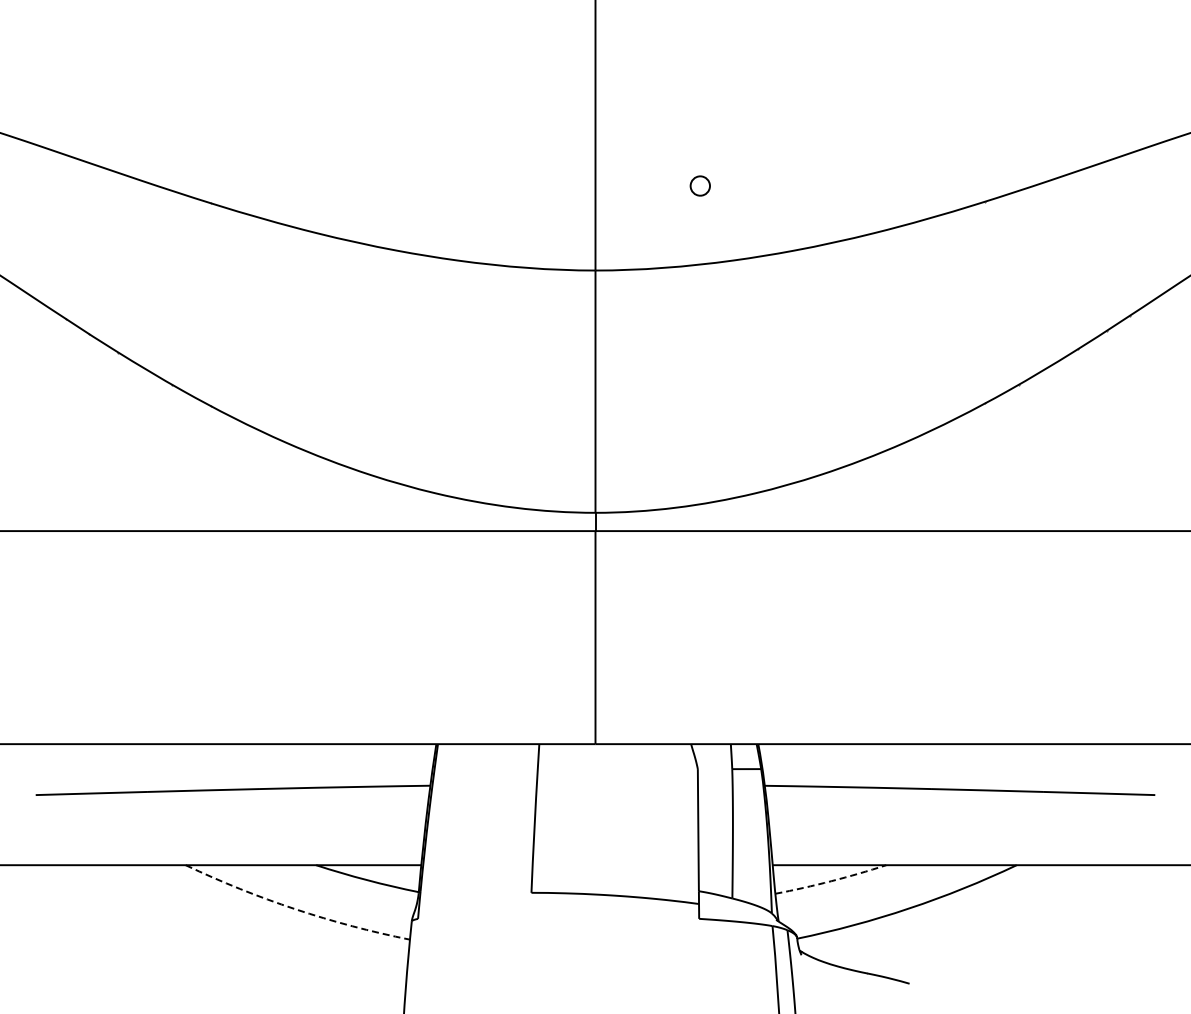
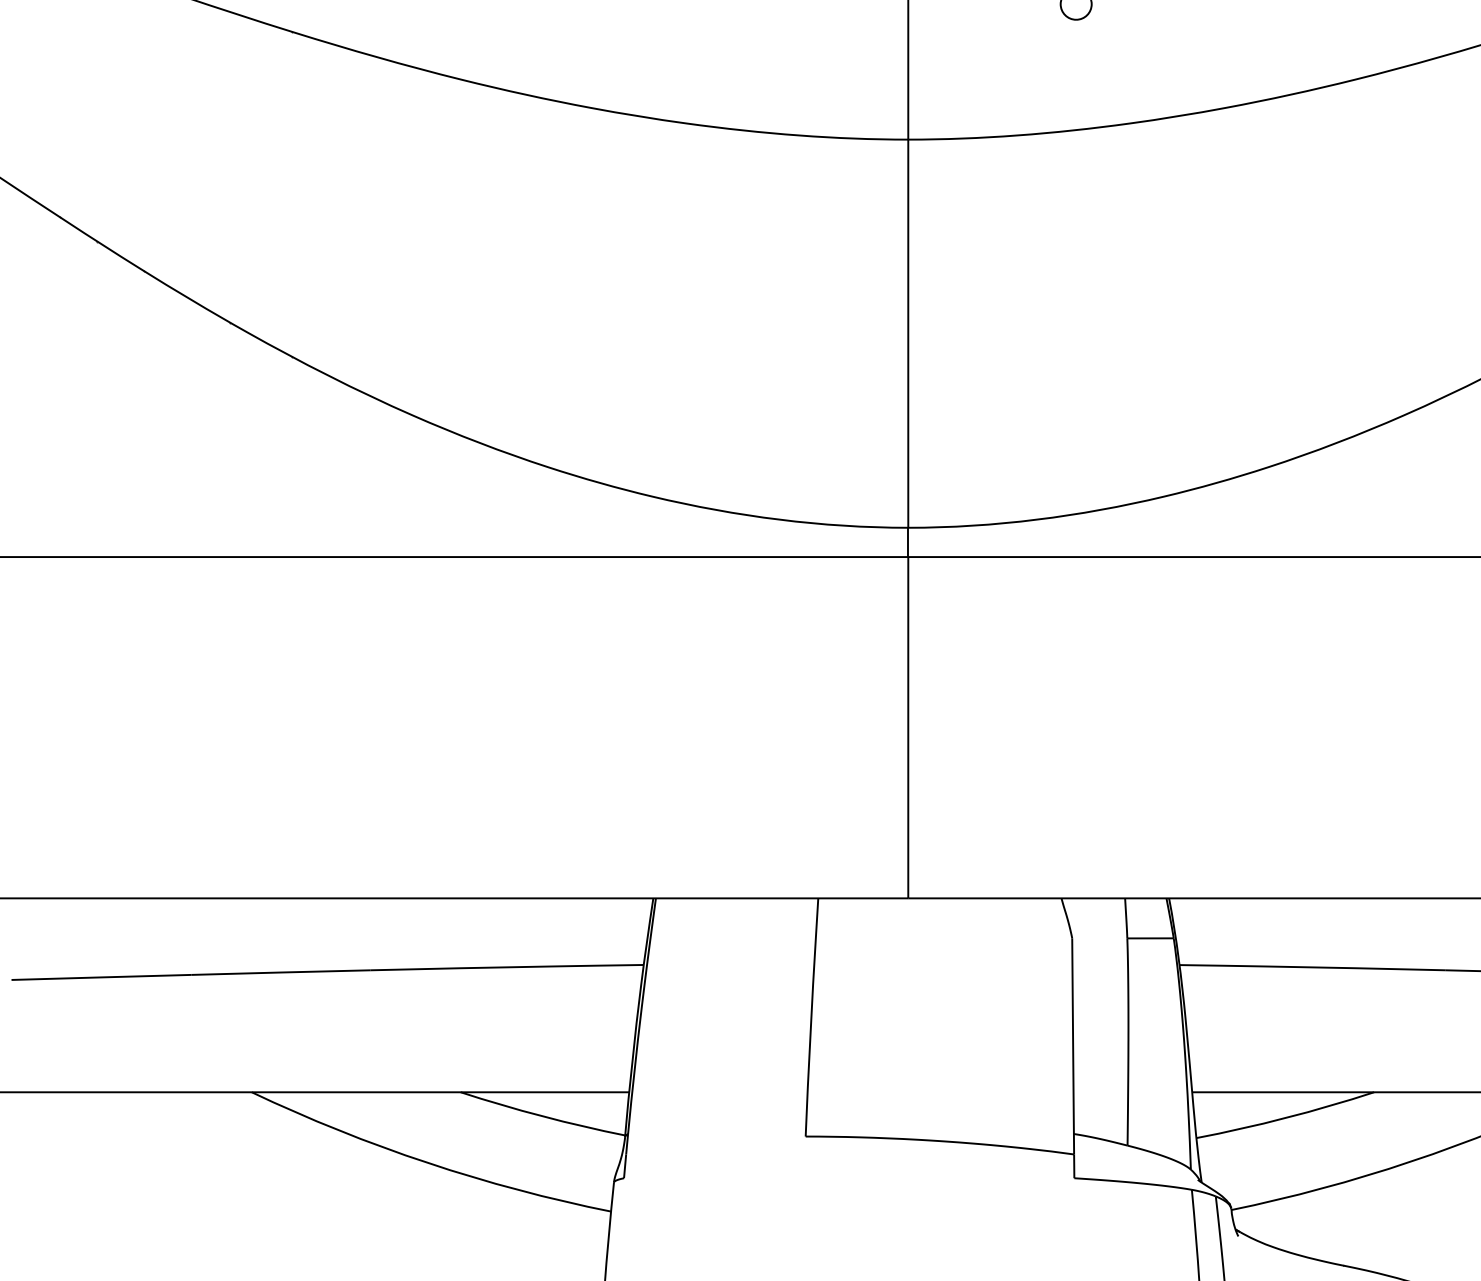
arc: (831, 881) -> (1286, 1118), dashed -> solid
arc: (295, 909) -> (427, 1163), dashed -> solid

